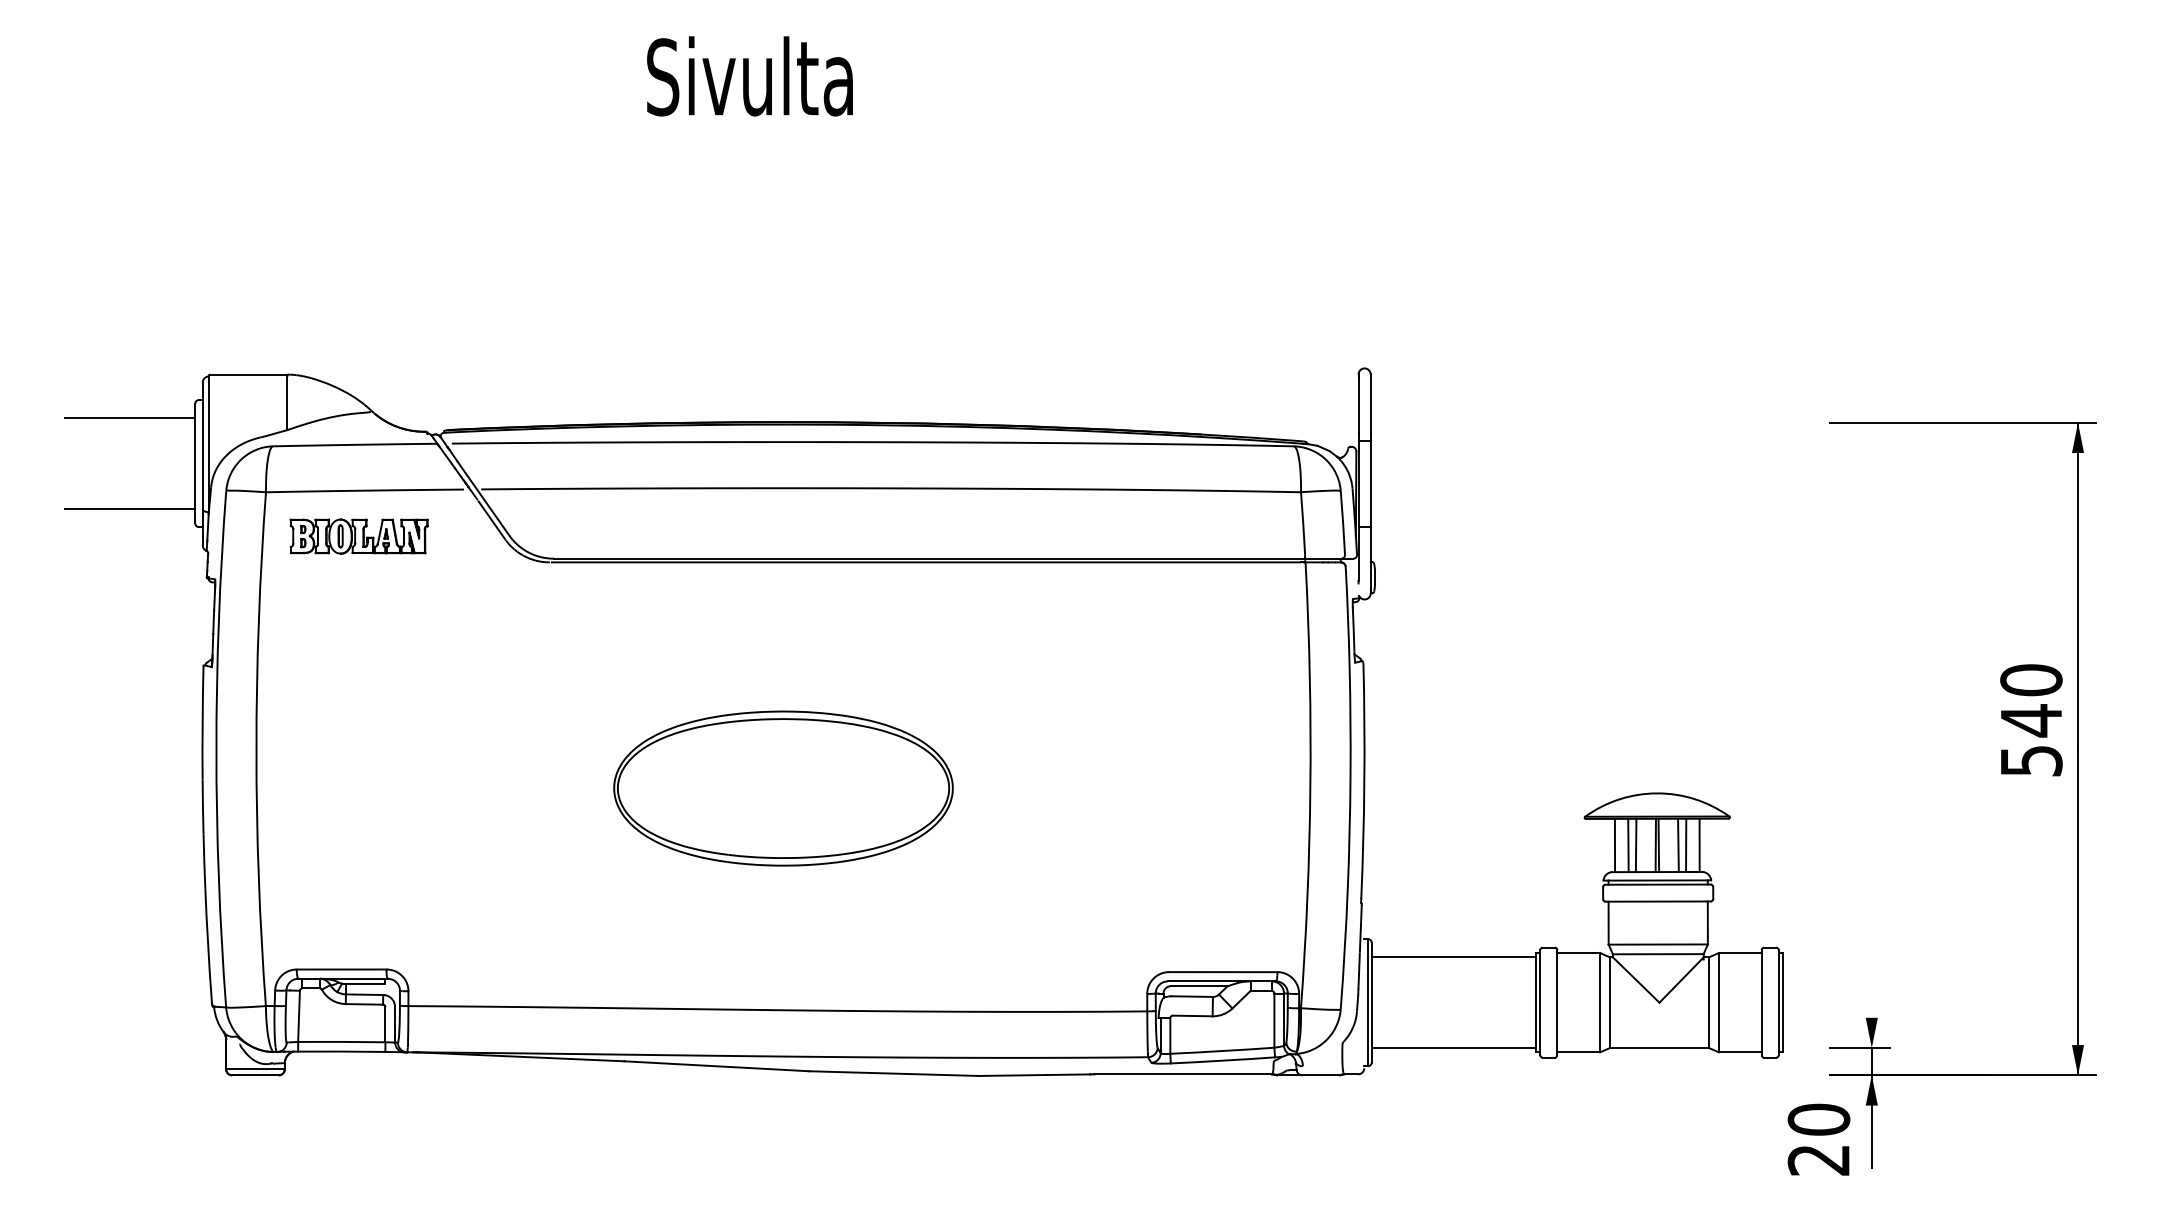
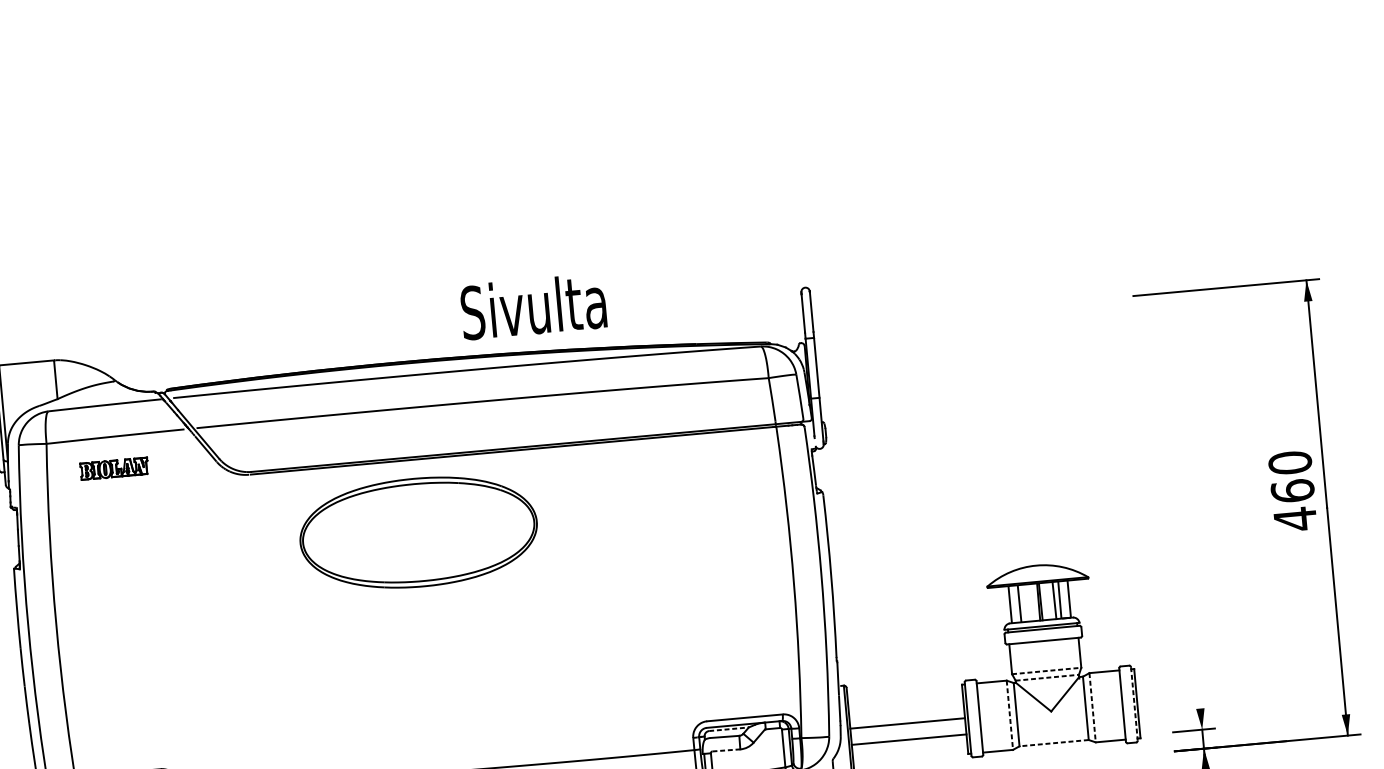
text: (749, 76) -> (533, 306), moved
part: (358, 536) -> (113, 468), size x0.7
text: (2031, 740) -> (1294, 504), 540 -> 460
part: (783, 788) -> (418, 532), moved
line: (1635, 845) -> (1024, 603), removed
line: (1658, 944) -> (1046, 670), solid -> dashed
line: (1658, 954) -> (1047, 677), solid -> dashed
line: (1453, 957) -> (908, 739), moved
line: (1199, 986) -> (729, 729), solid -> dashed
line: (1600, 1002) -> (1010, 715), solid -> dashed
line: (1718, 1002) -> (1092, 707), solid -> dashed
line: (1778, 1002) -> (1134, 703), solid -> dashed
line: (1192, 1015) -> (726, 750), solid -> dashed
line: (1453, 1048) -> (907, 723), moved
line: (1659, 1048) -> (1054, 743), solid -> dashed

